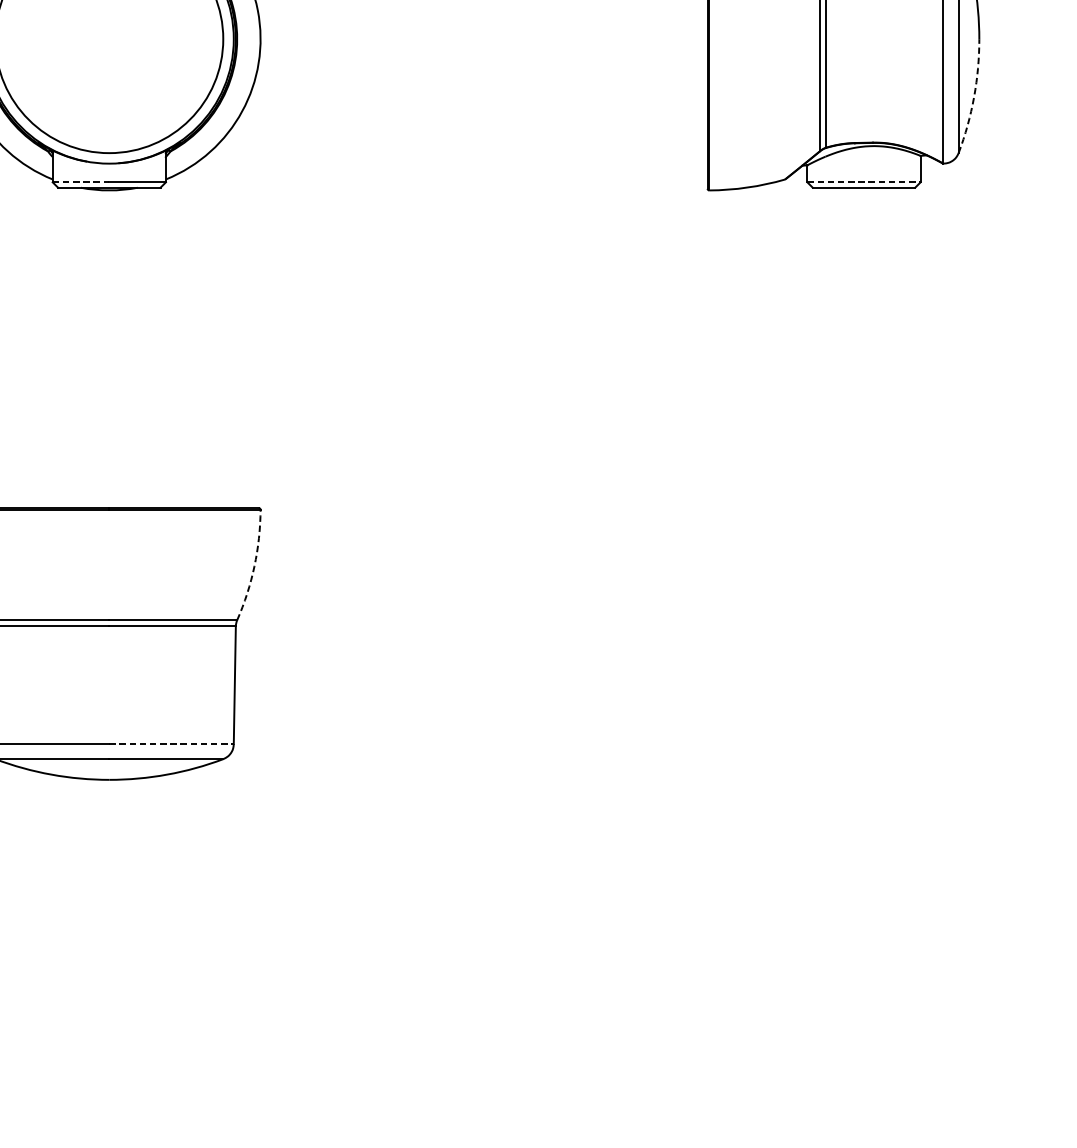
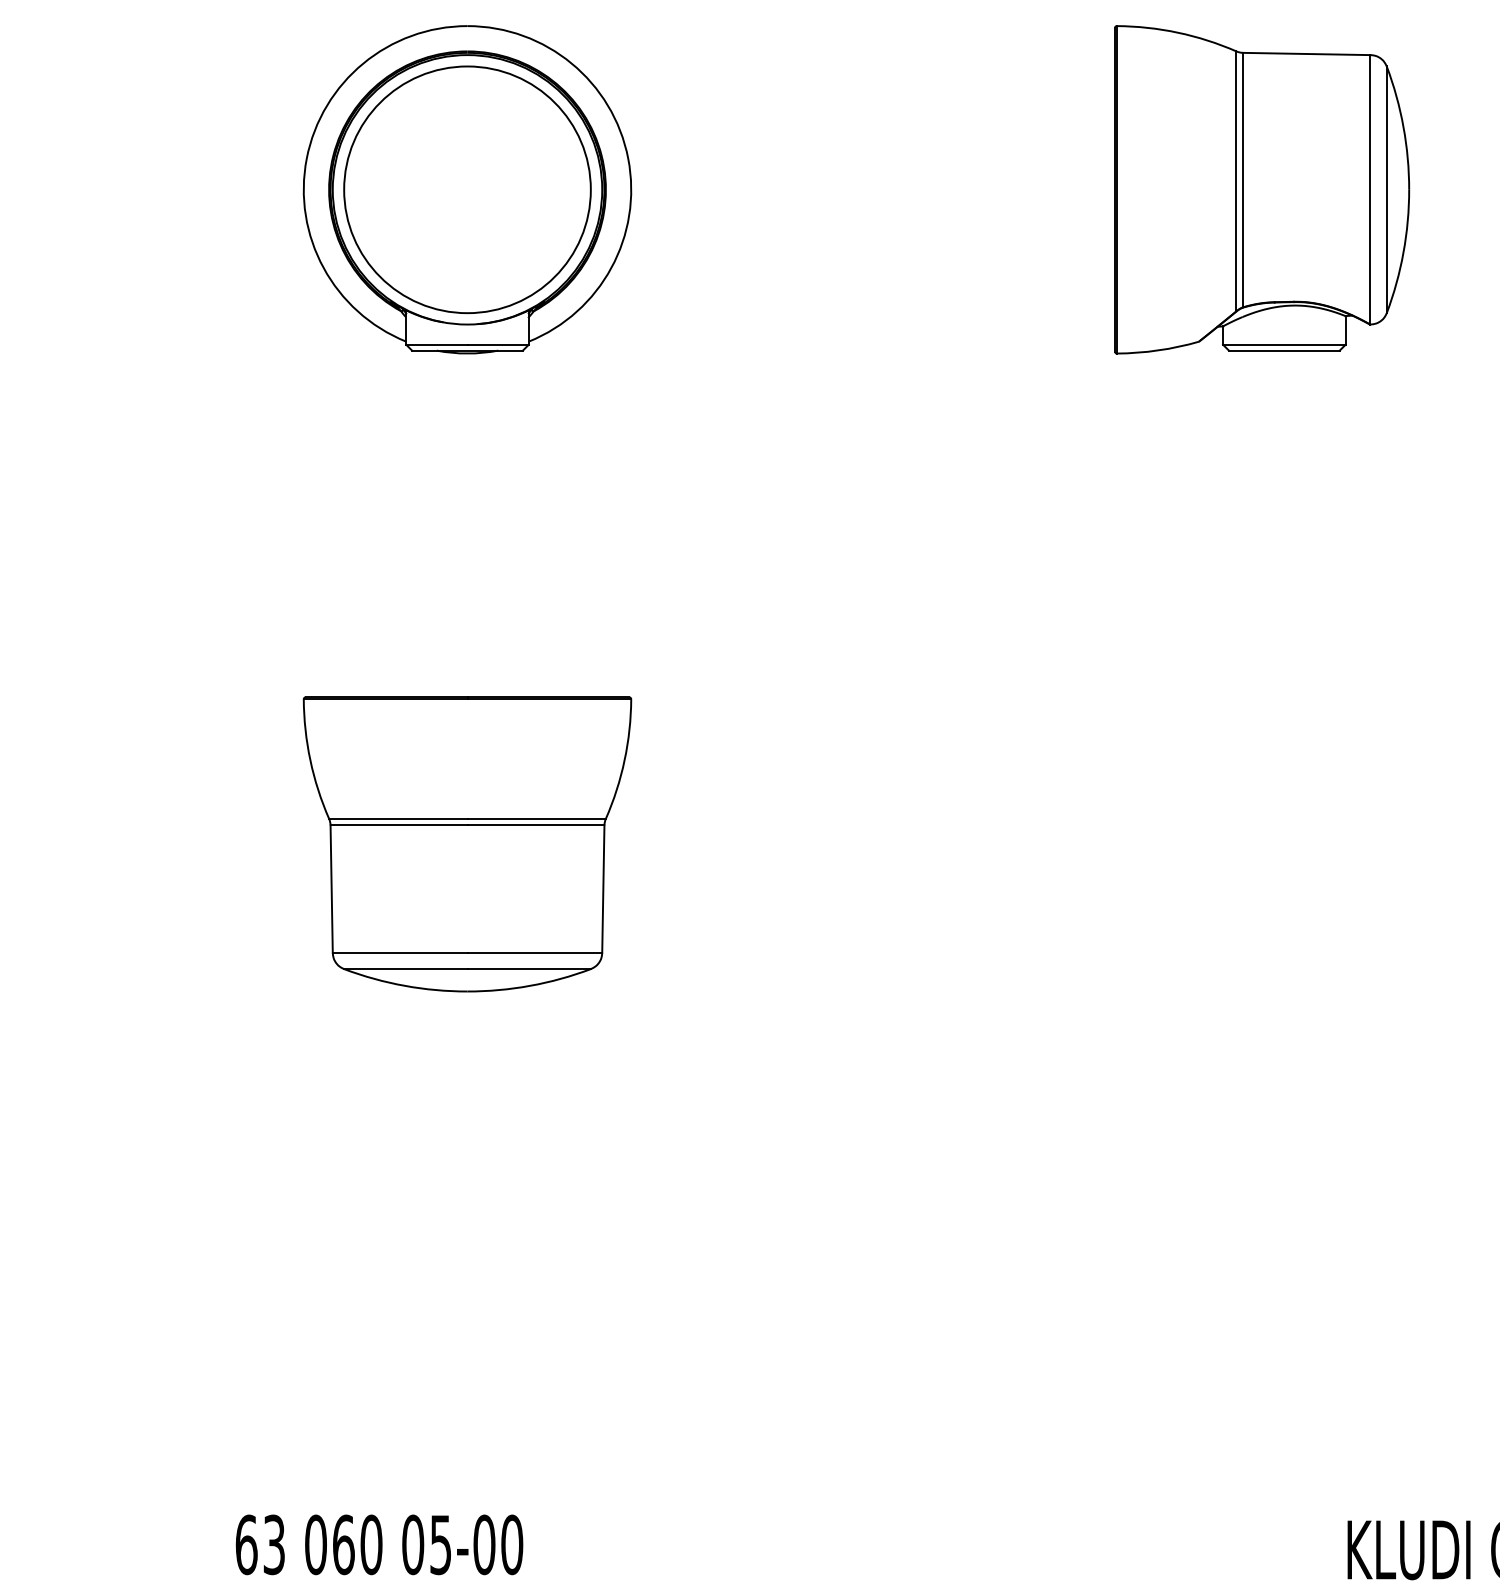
arc: (974, 97) -> (1403, 252), dashed -> solid
line: (80, 182) -> (436, 344), dashed -> solid
line: (864, 182) -> (1284, 344), dashed -> solid
arc: (254, 566) -> (624, 760), dashed -> solid
line: (172, 743) -> (535, 952), dashed -> solid

